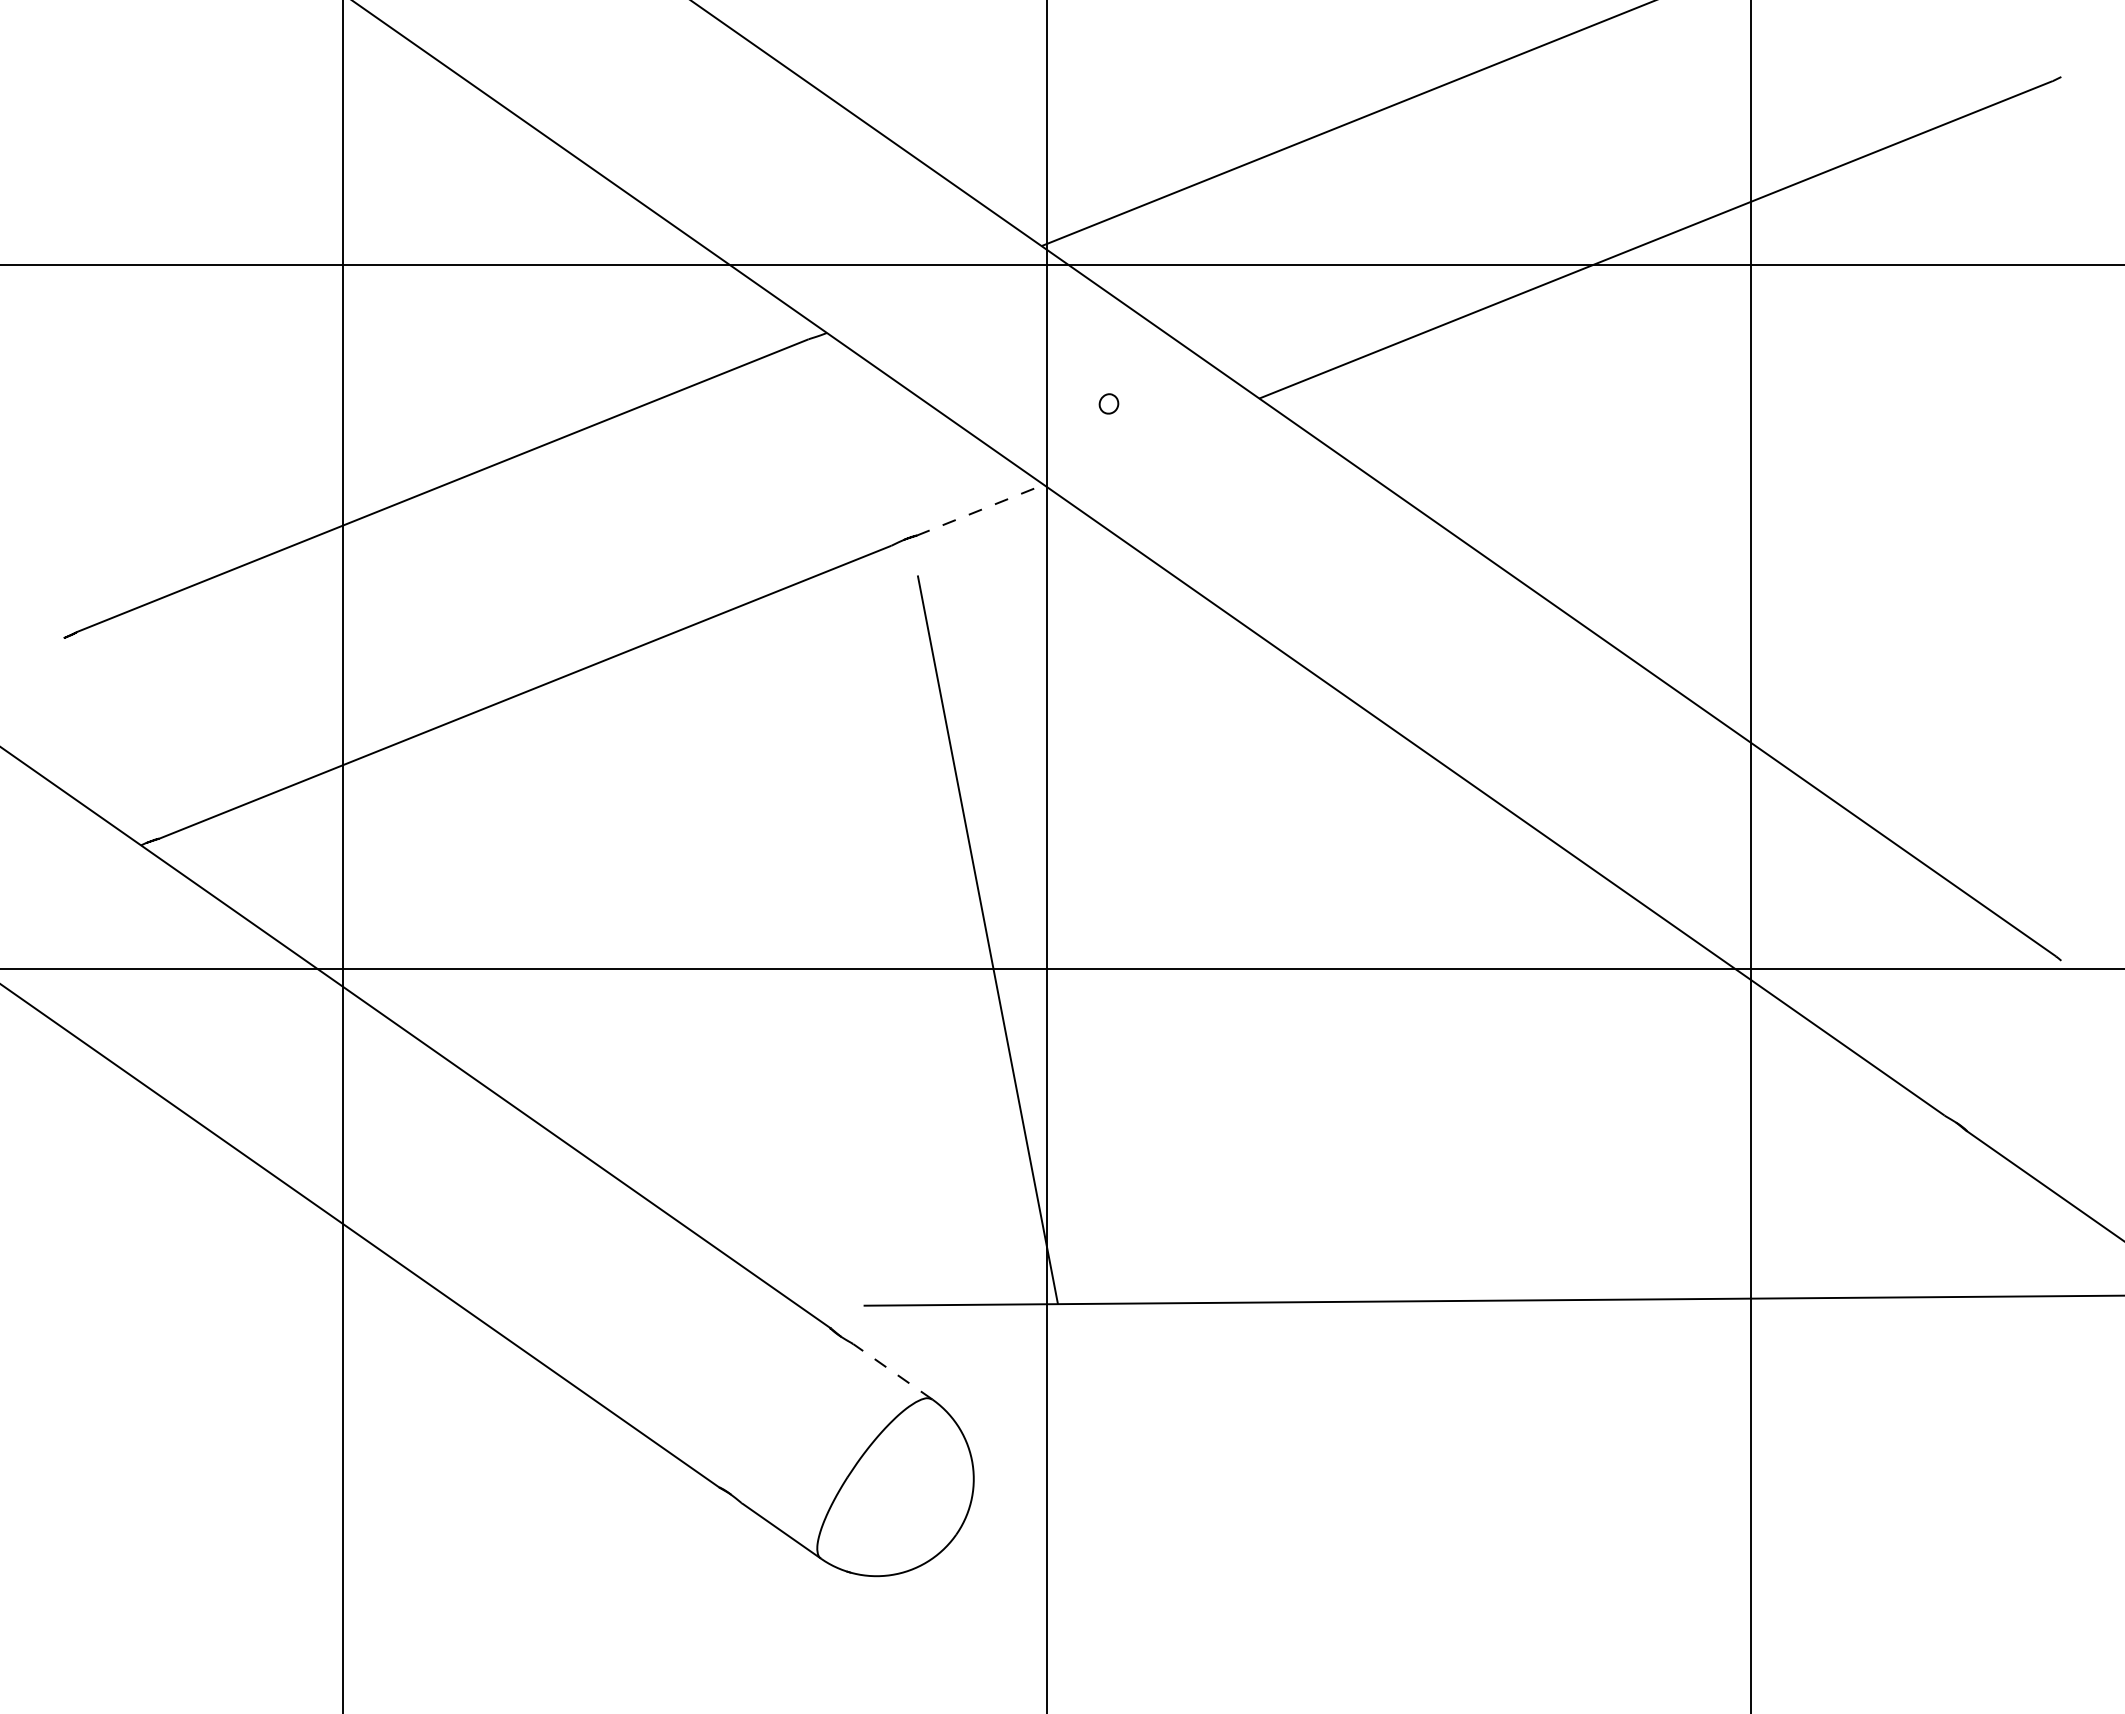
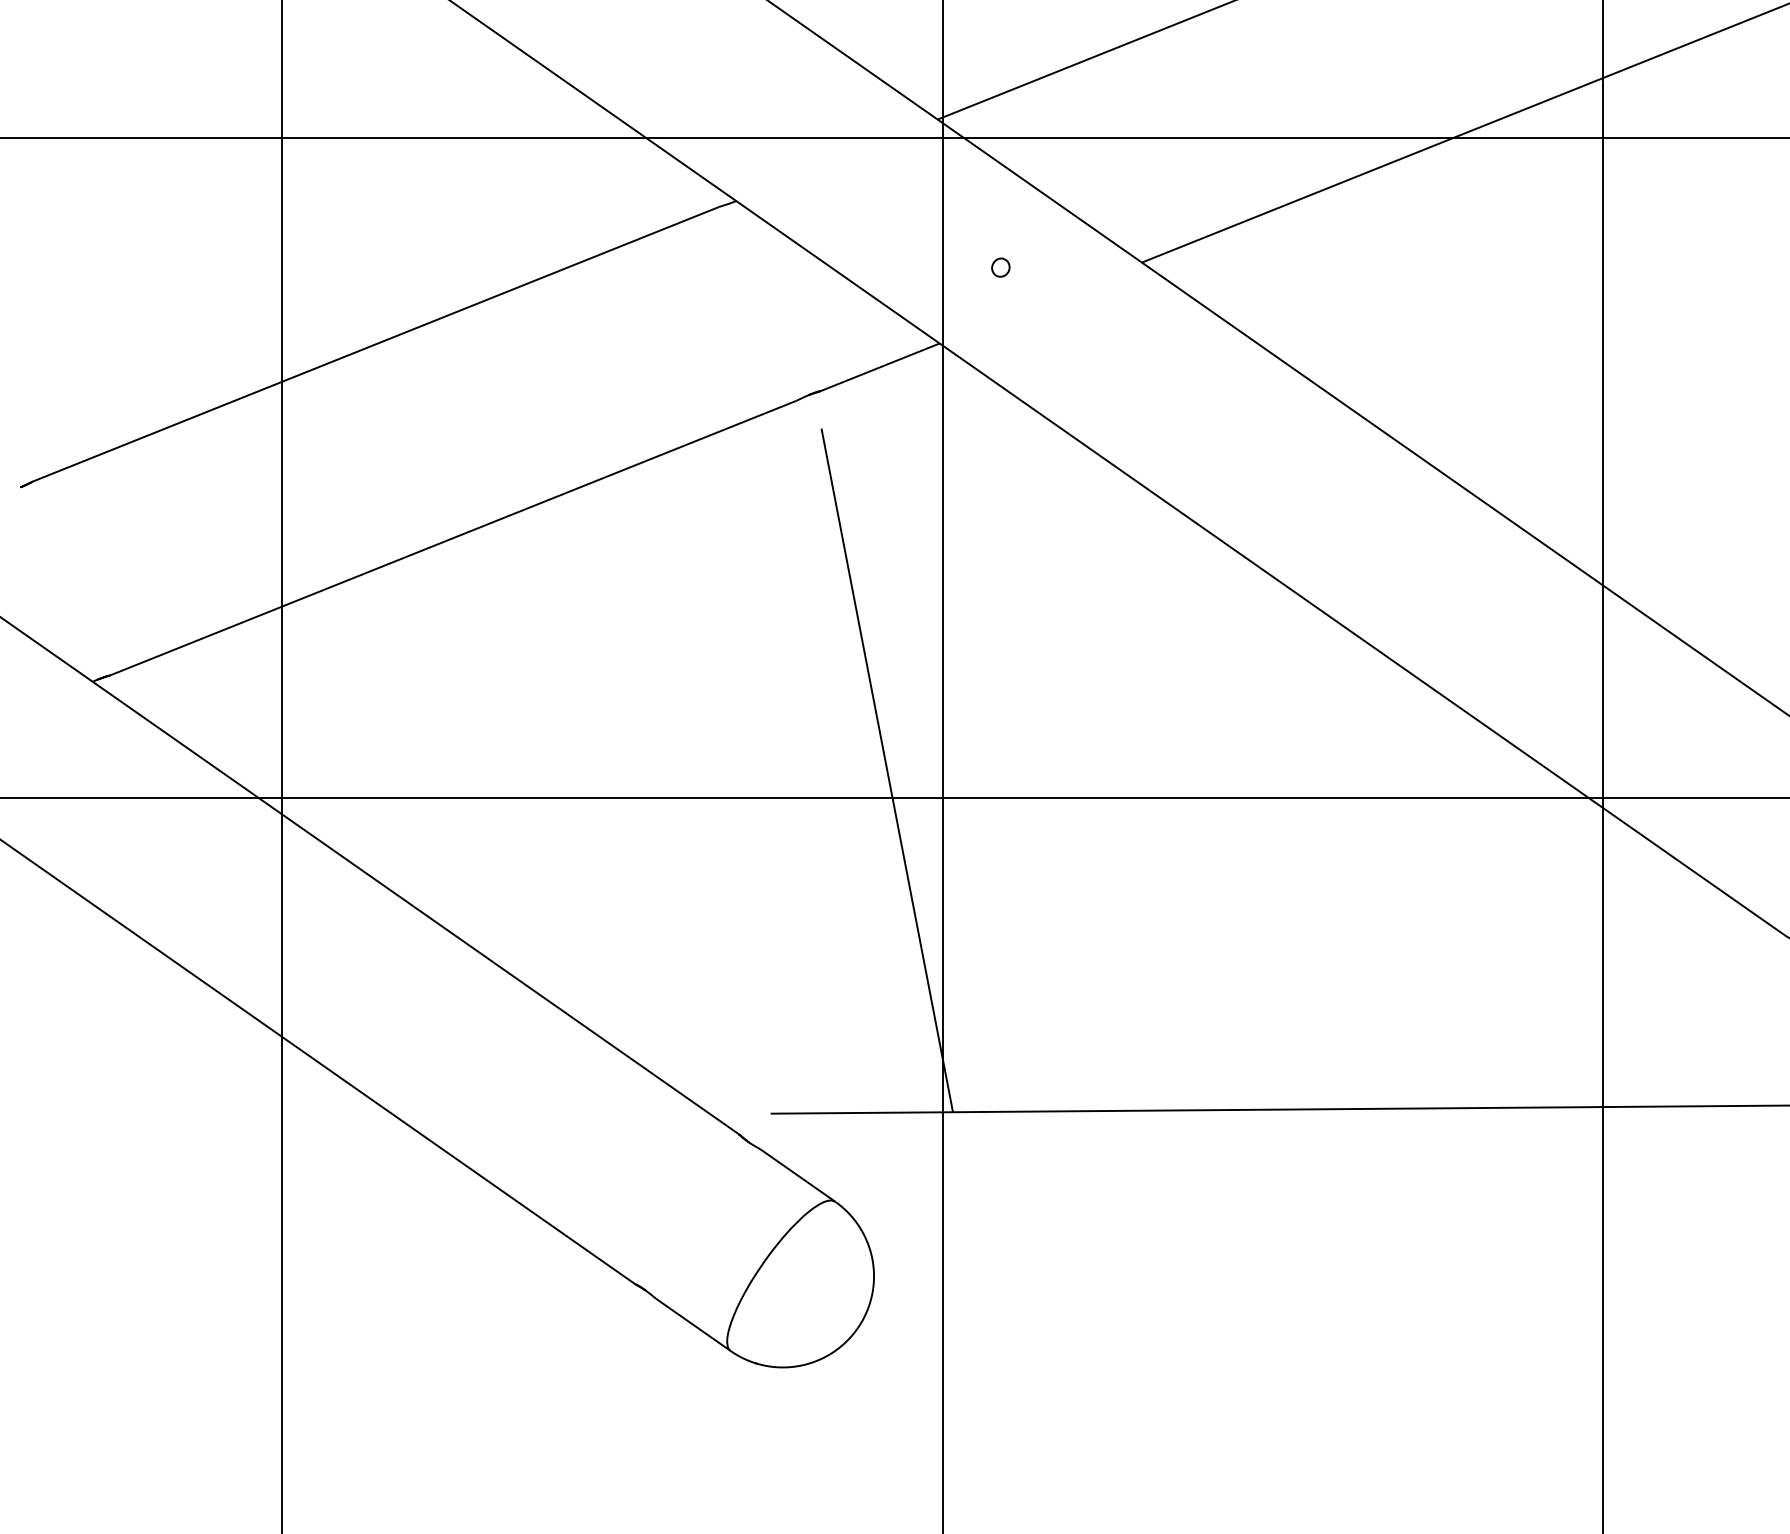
line: (980, 510) -> (880, 367), dashed -> solid
line: (892, 1371) -> (797, 1175), dashed -> solid

